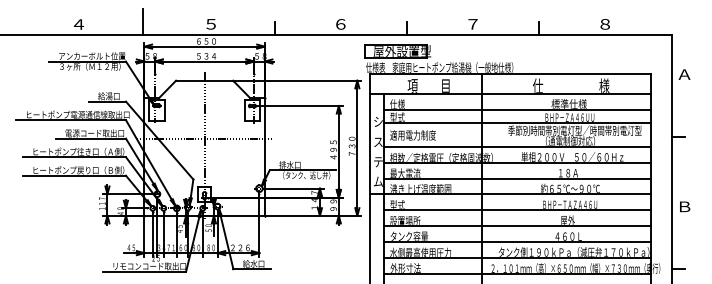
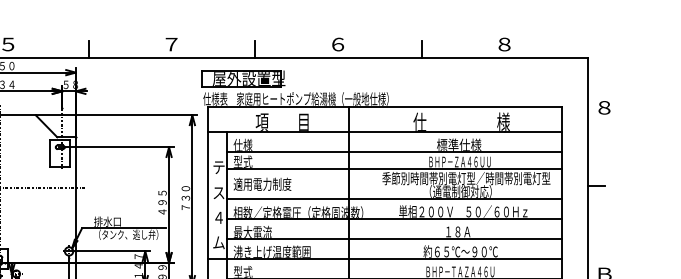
text: (340, 24) -> (171, 44), ６ -> ７
text: (472, 24) -> (337, 44), ７ -> ６
text: (684, 74) -> (604, 107), Ａ -> ８
text: (378, 122) -> (219, 168), シ -> テ
text: (378, 162) -> (219, 218), テ -> ４

